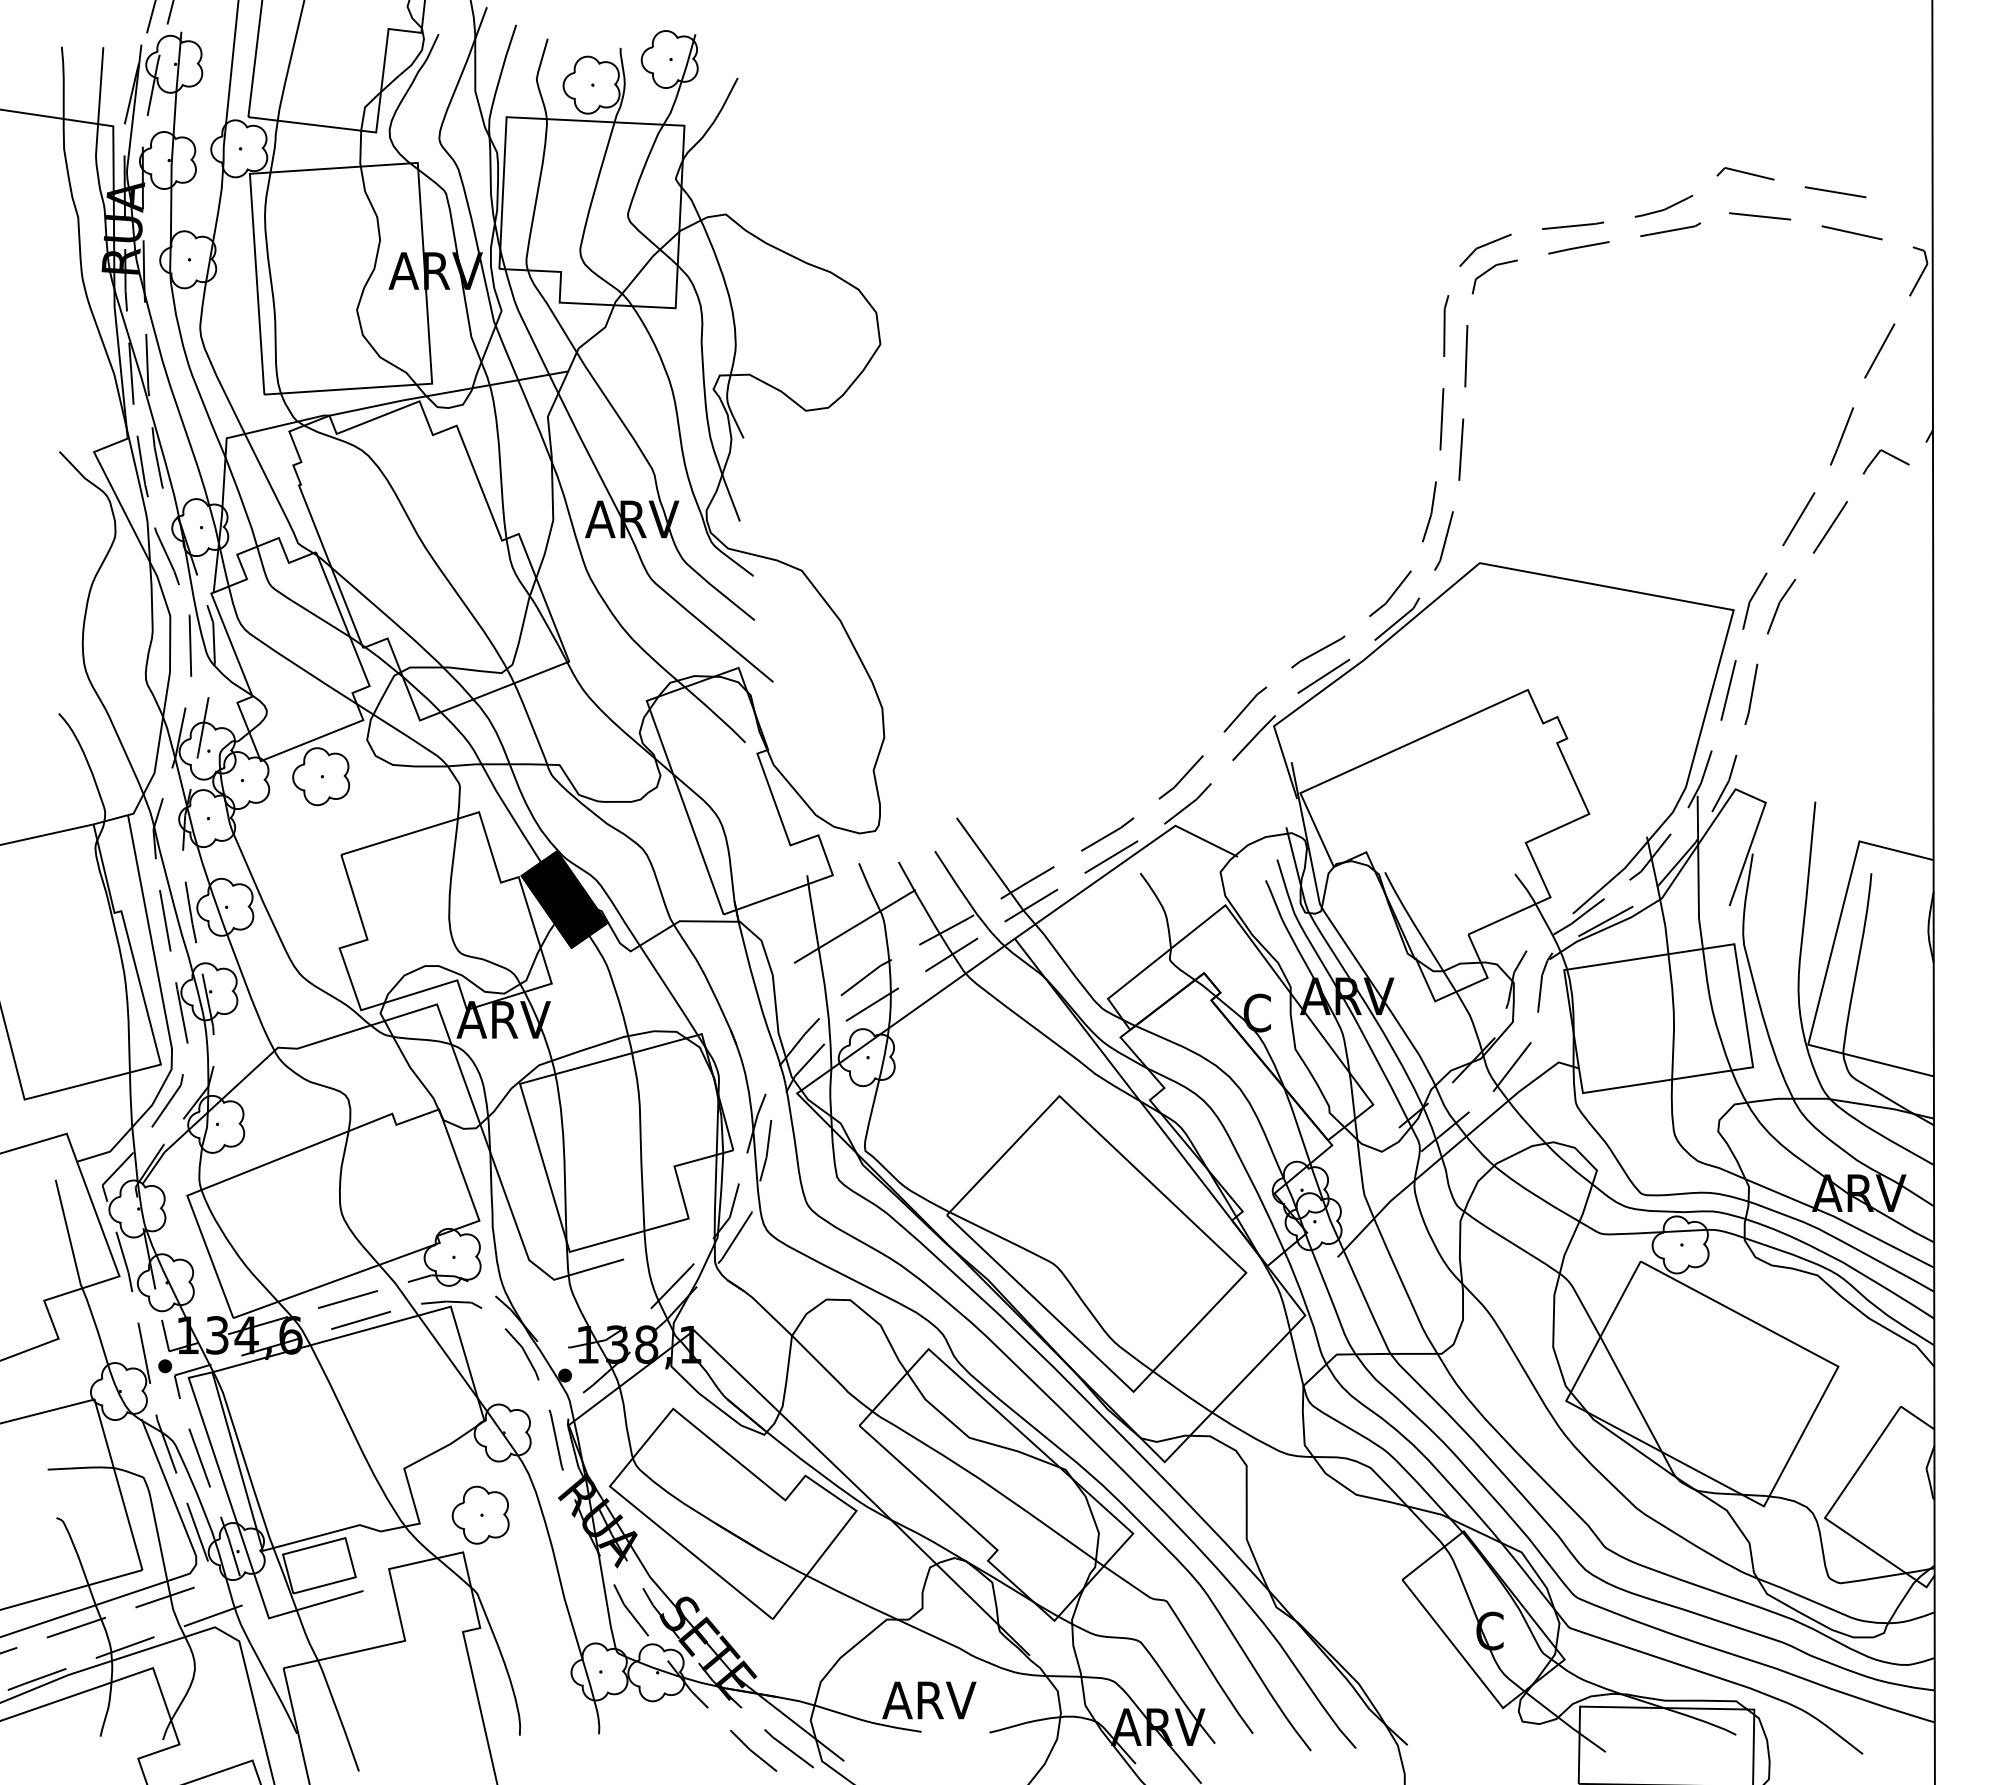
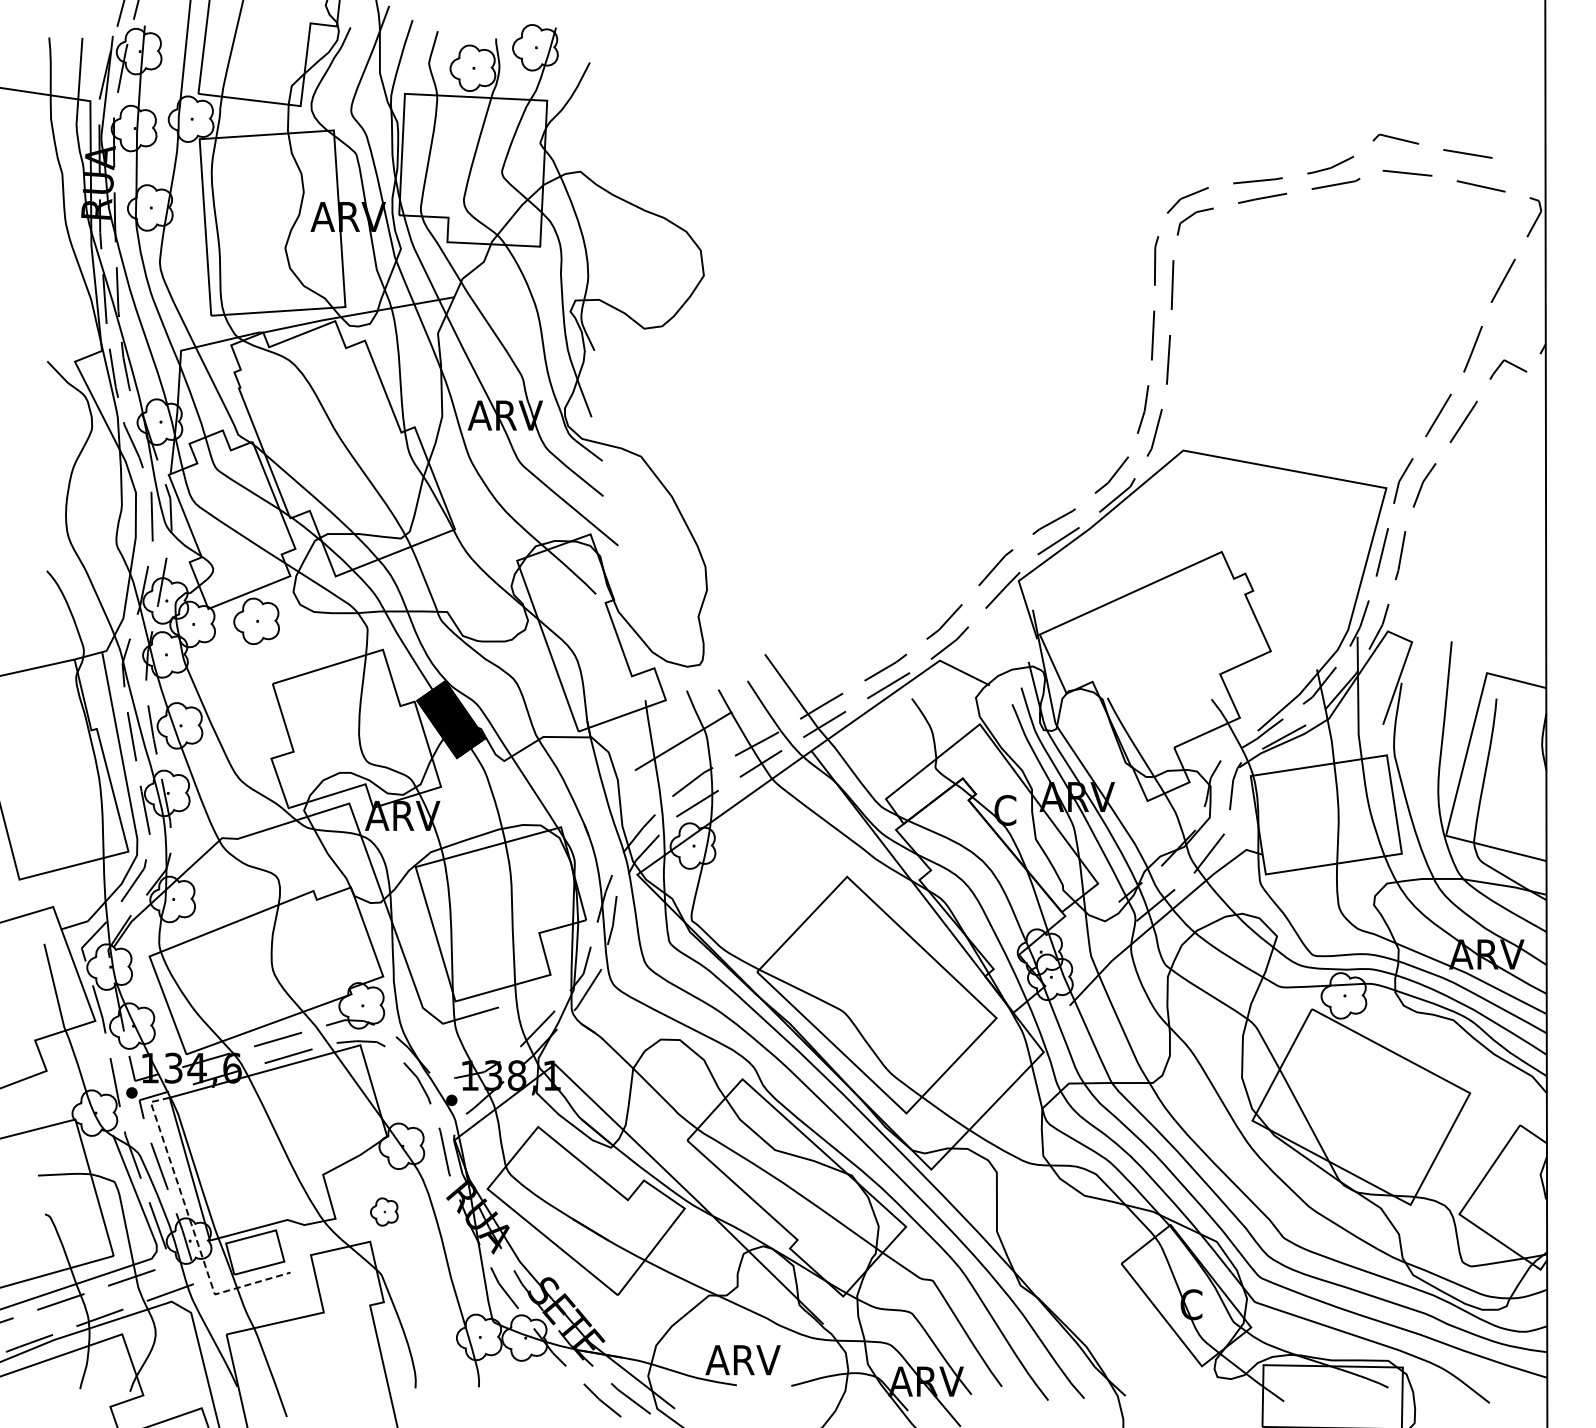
part: (481, 1514) -> (384, 1211), size x0.6
line: (240, 1533) -> (192, 1226), solid -> dashed

